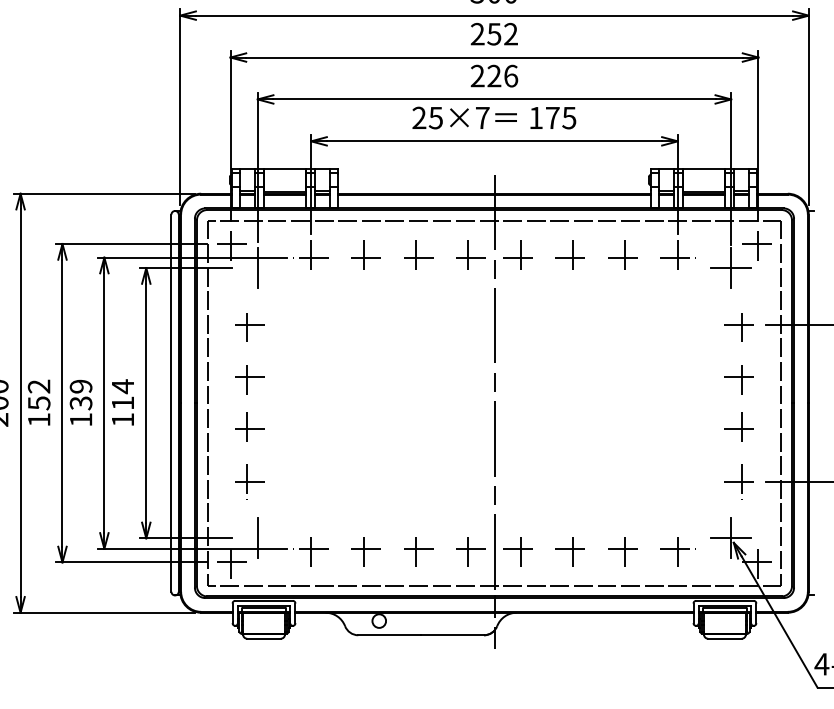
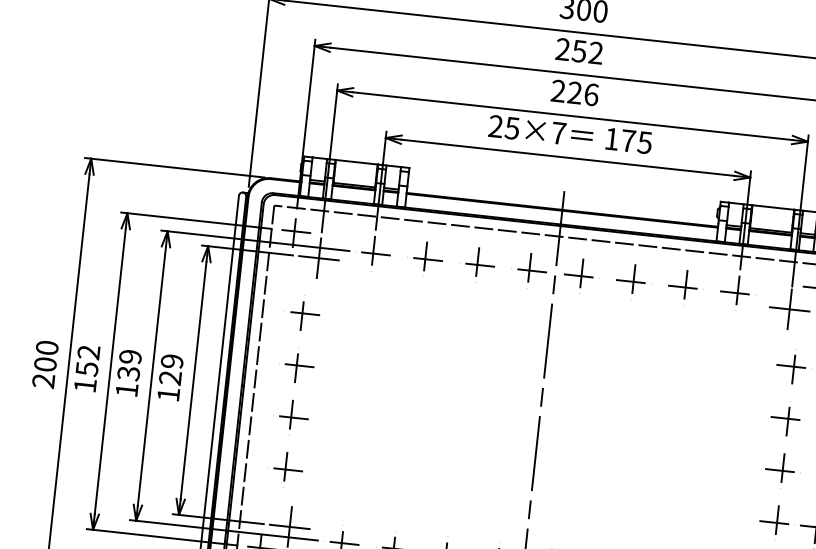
line: (257, 268) -> (318, 258), added
text: (122, 394) -> (170, 369), 114 -> 129
line: (257, 538) -> (289, 527), added

